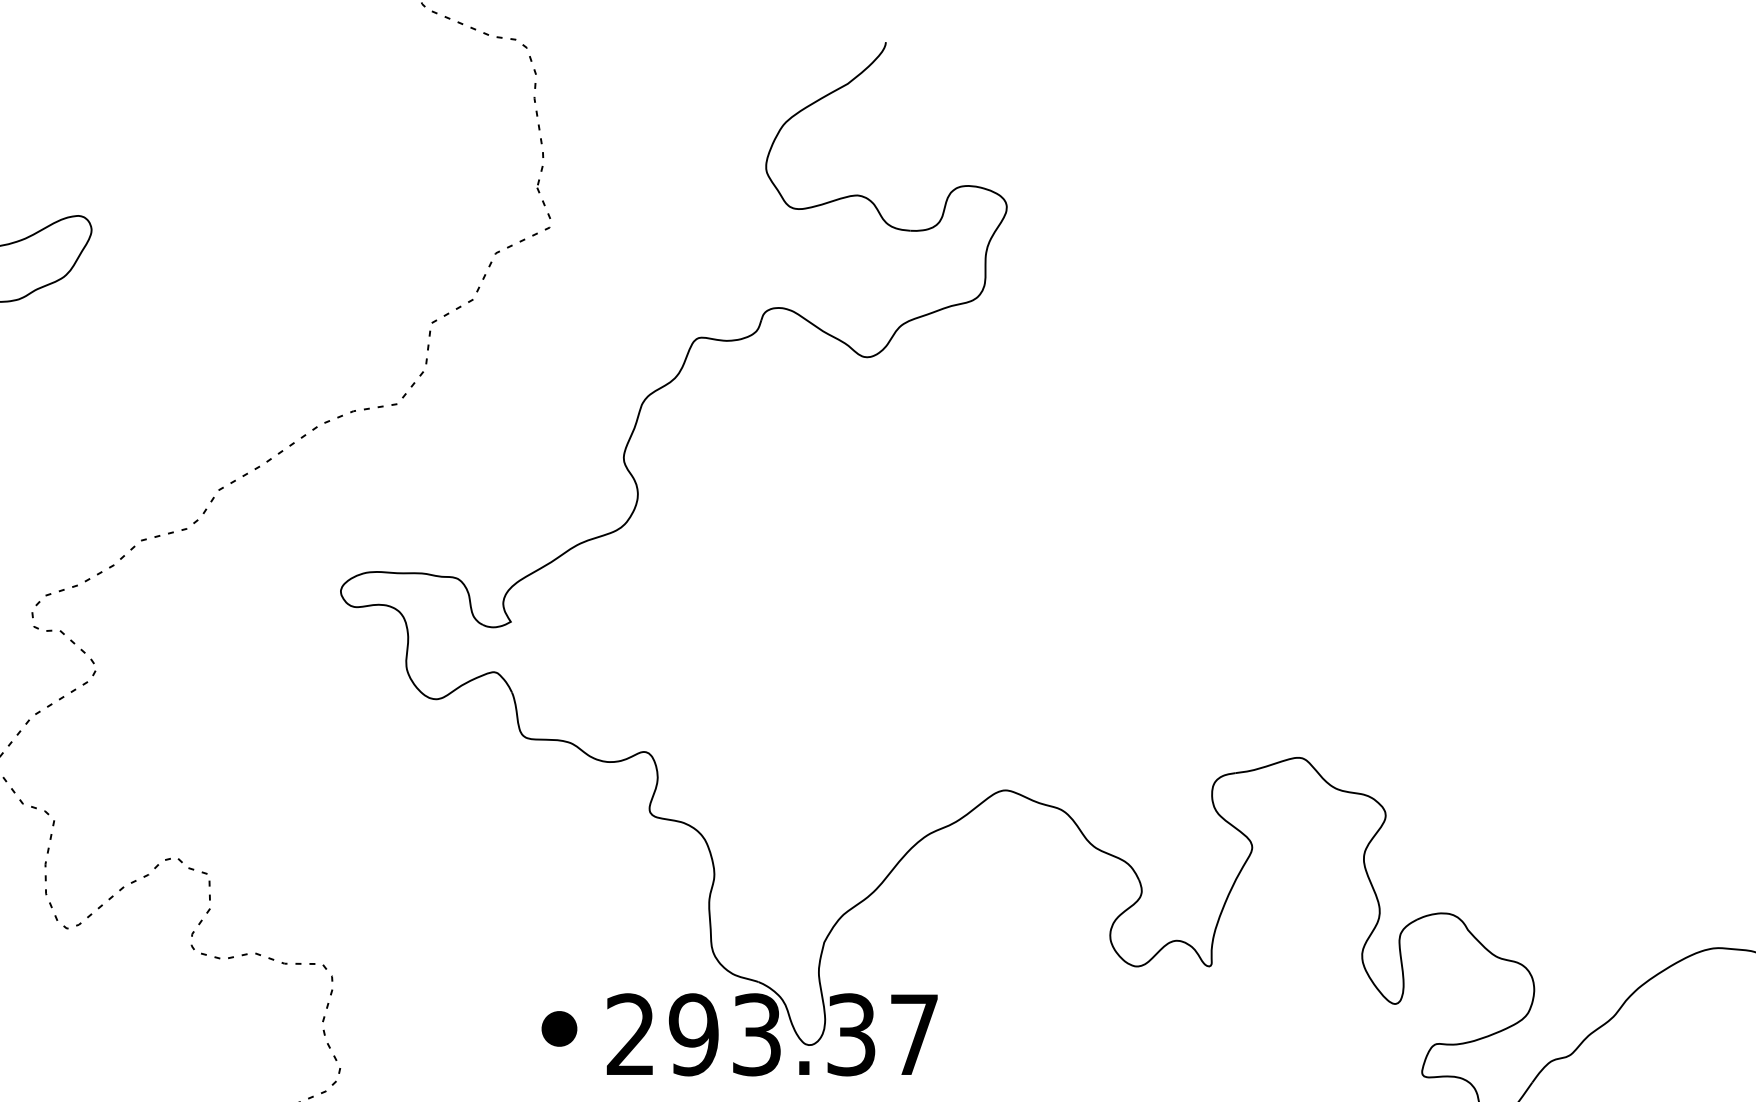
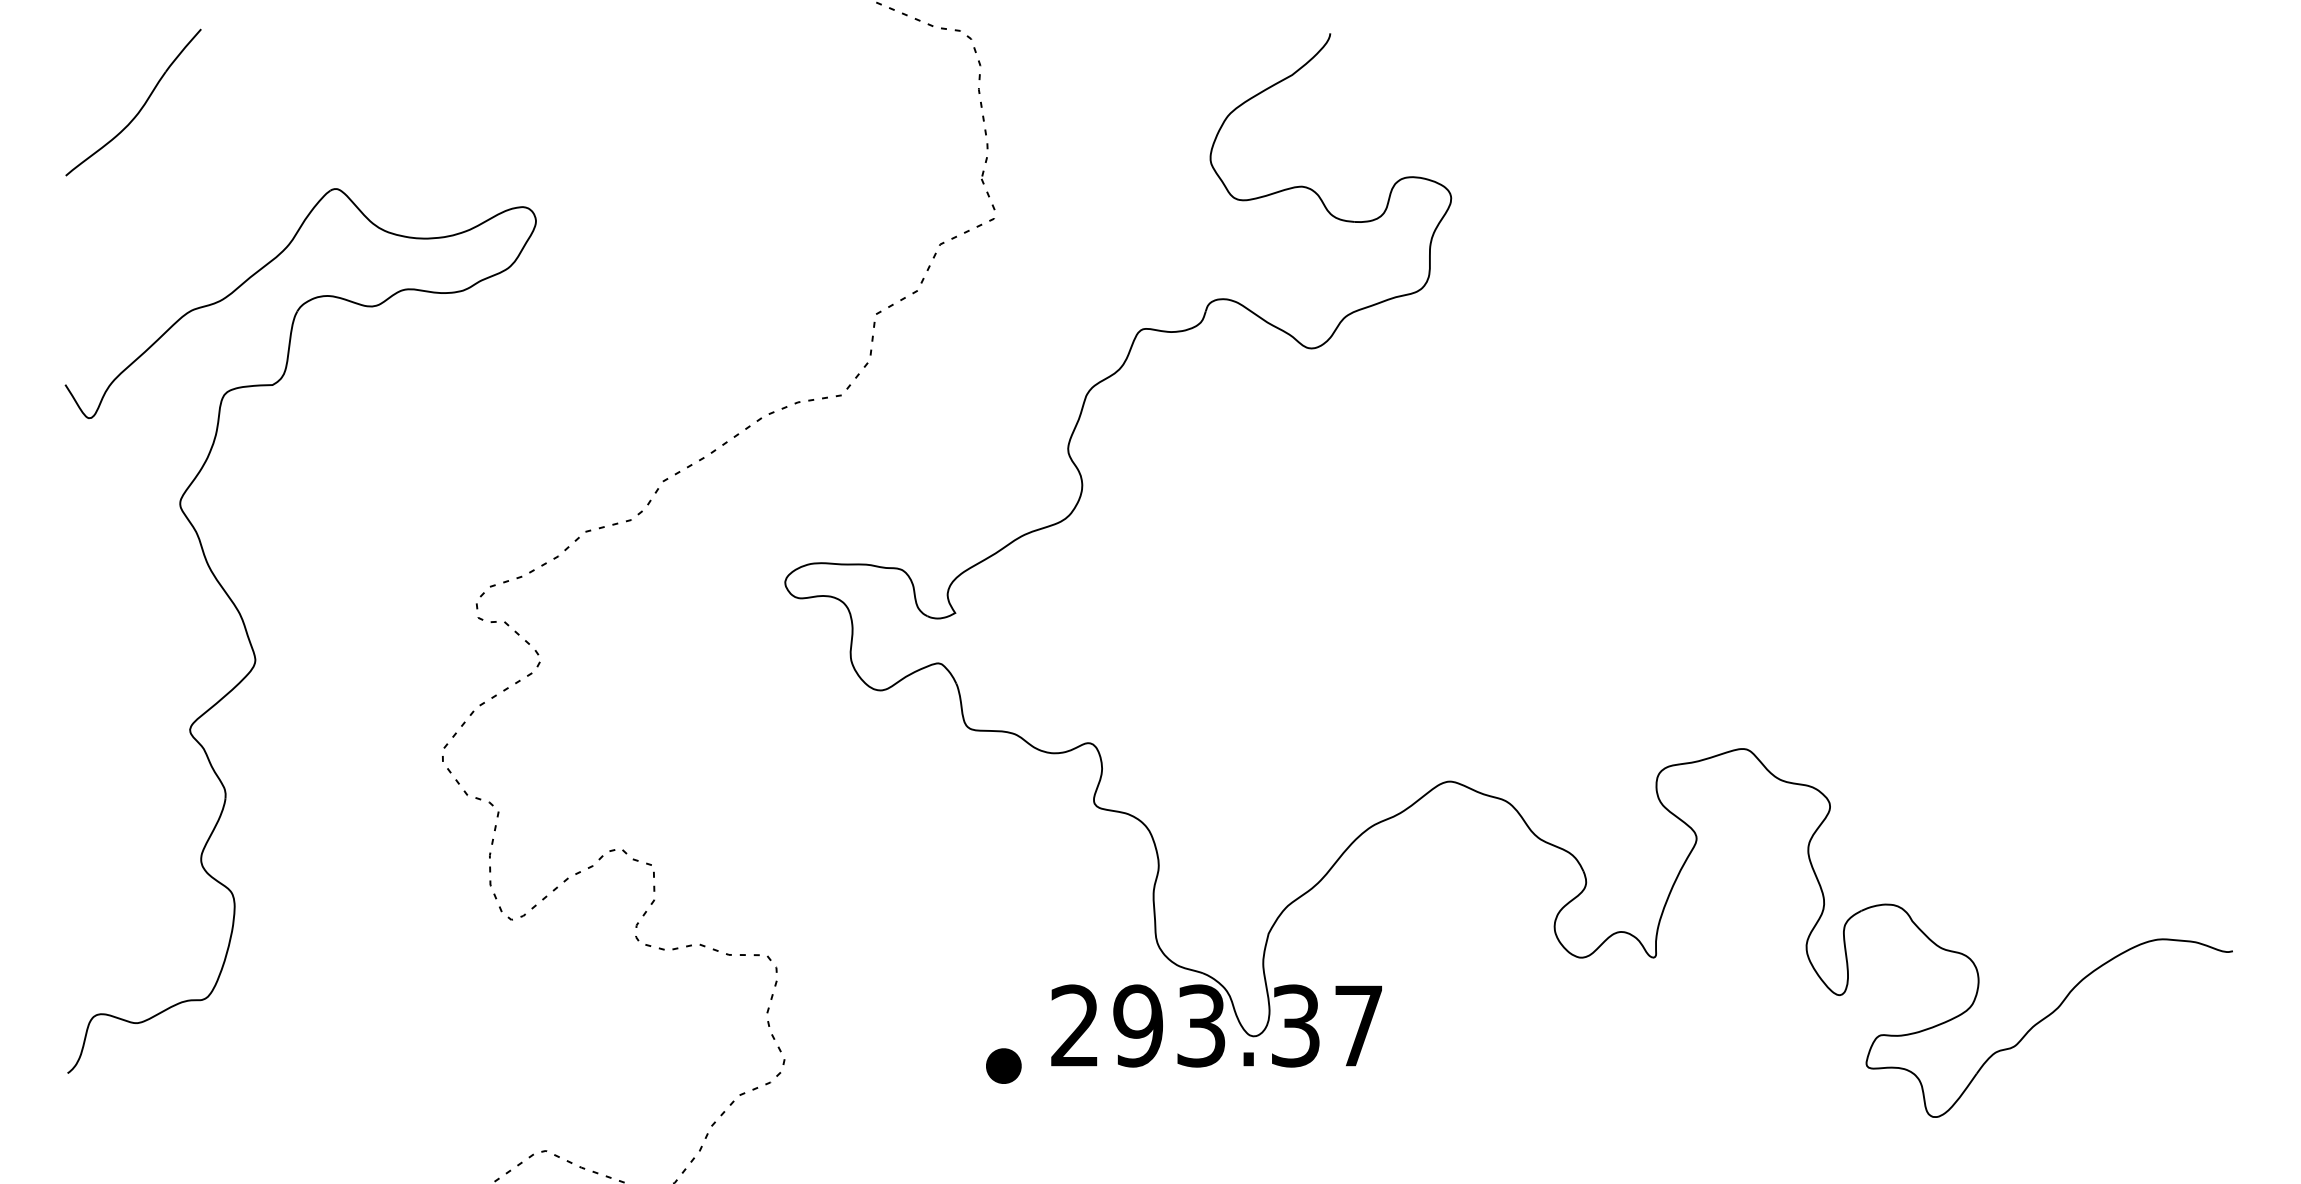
part: (559, 1028) -> (1003, 1065), moved

